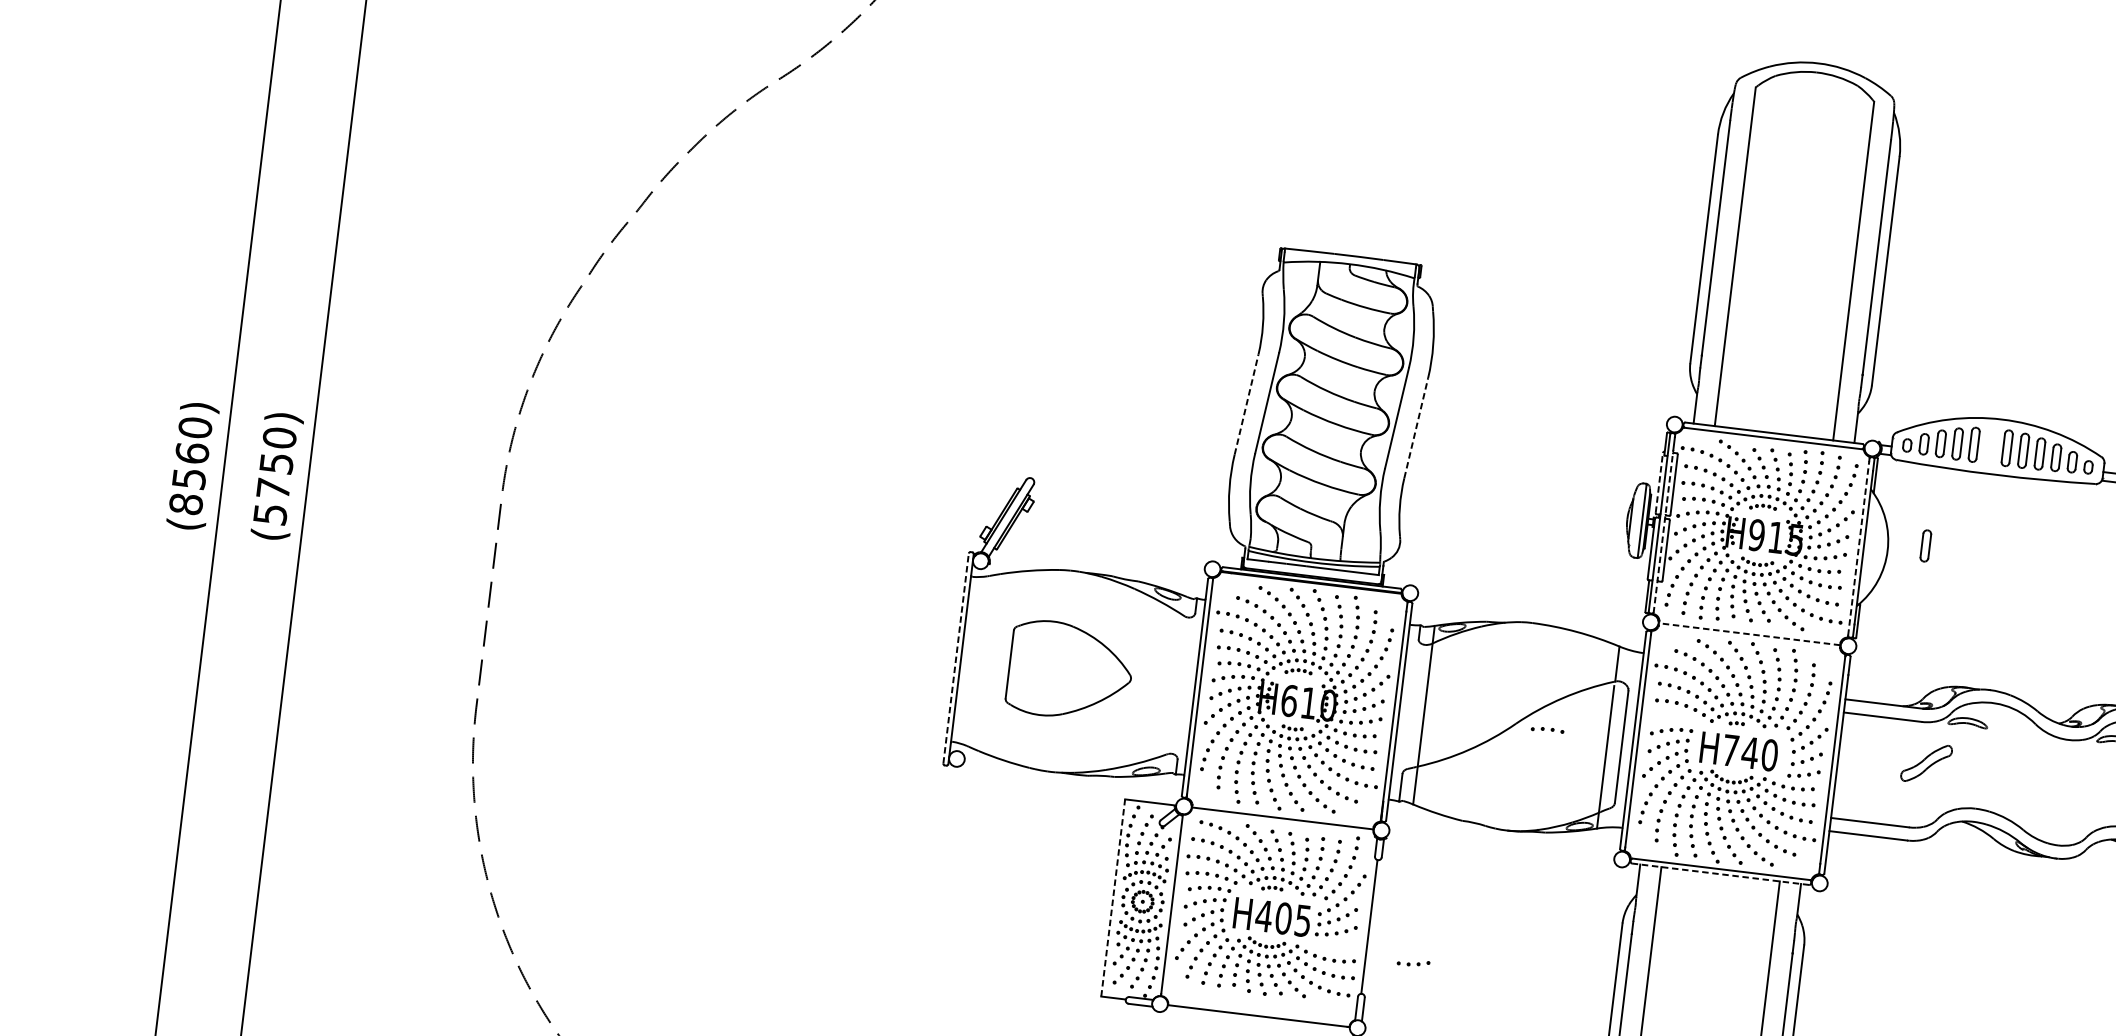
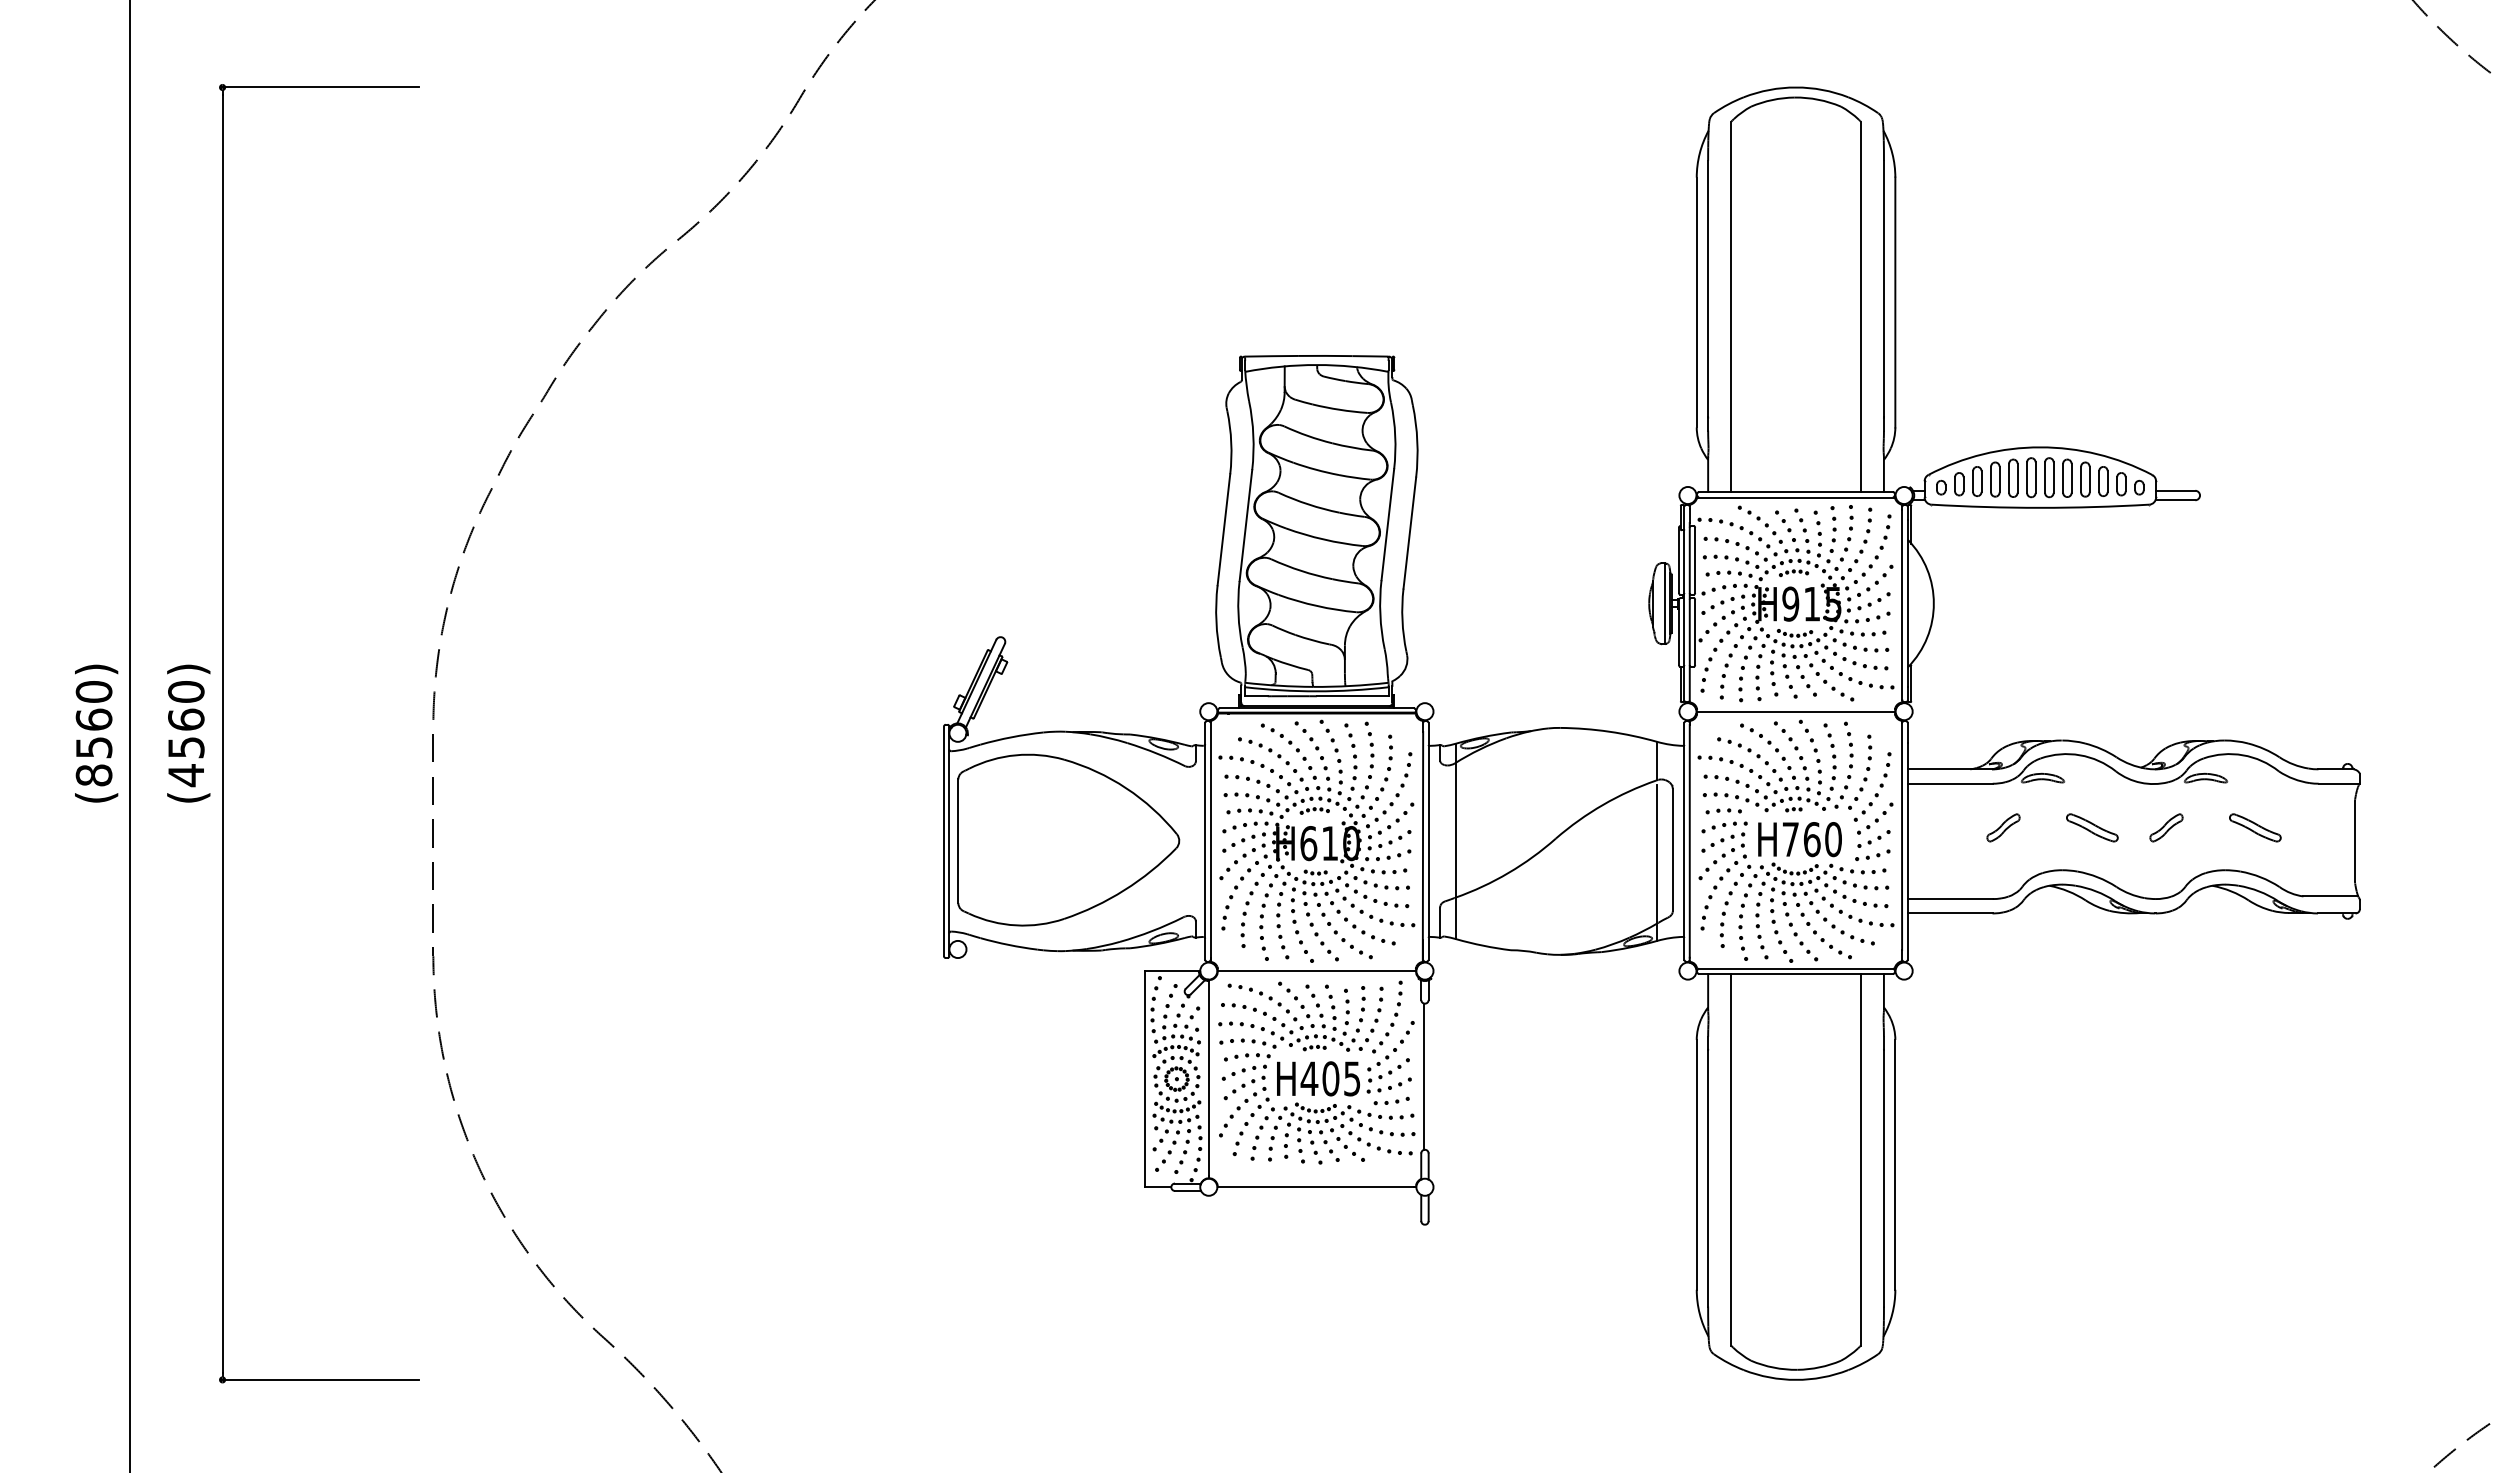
line: (1246, 404) -> (1223, 529), dashed -> solid
line: (1415, 428) -> (1409, 533), dashed -> solid
part: (1990, 446) -> (2031, 477), added
line: (1658, 482) -> (1678, 560), dashed -> solid
text: (273, 488) -> (186, 747), (5750) -> (4560)
line: (1663, 530) -> (1689, 611), dashed -> solid
part: (1925, 545) -> (1974, 593), removed
line: (1858, 548) -> (1902, 604), dashed -> solid
line: (1750, 634) -> (1796, 711), dashed -> solid
line: (956, 658) -> (944, 841), dashed -> solid
part: (1070, 670) -> (1068, 839), size x1.67
part: (1547, 730) -> (1723, 811), moved
text: (1749, 752) -> (1811, 839), H740 -> H760
part: (1926, 763) -> (2003, 827), size x0.62
part: (2007, 772) -> (2092, 827), added
part: (2075, 781) -> (2166, 827), added
line: (1721, 874) -> (1796, 974), dashed -> solid
line: (1113, 897) -> (1144, 1078), dashed -> solid
part: (1413, 962) -> (1391, 1100), moved

